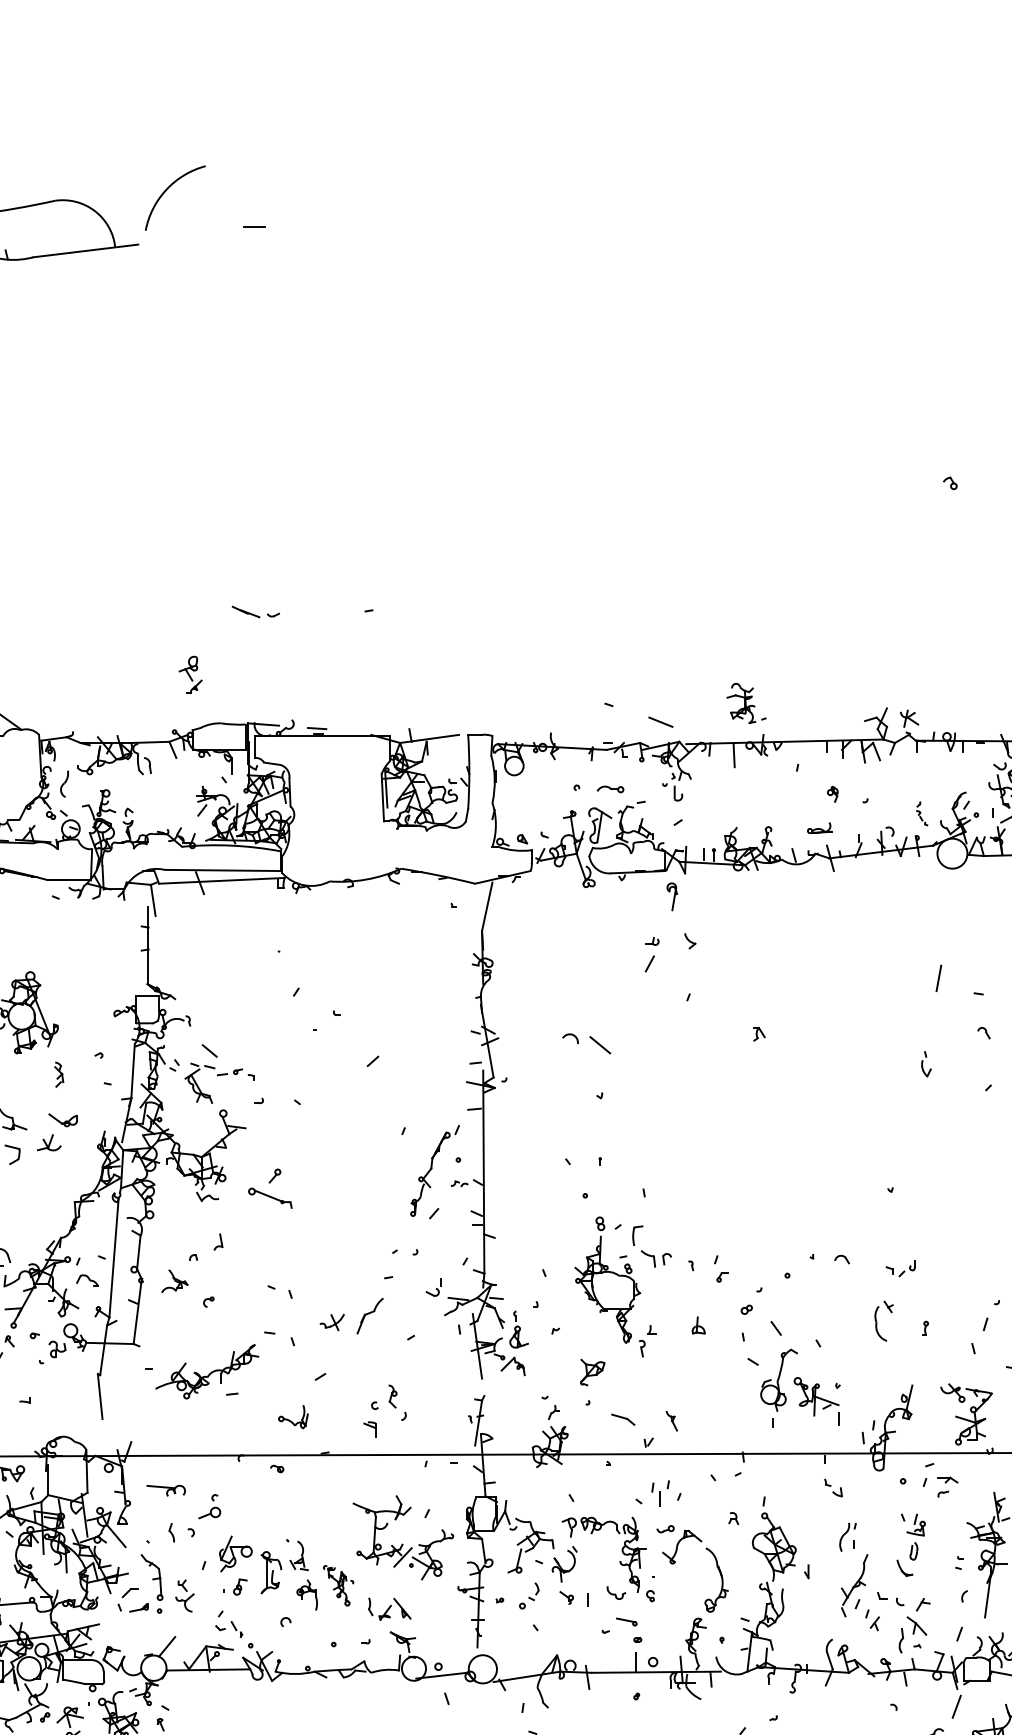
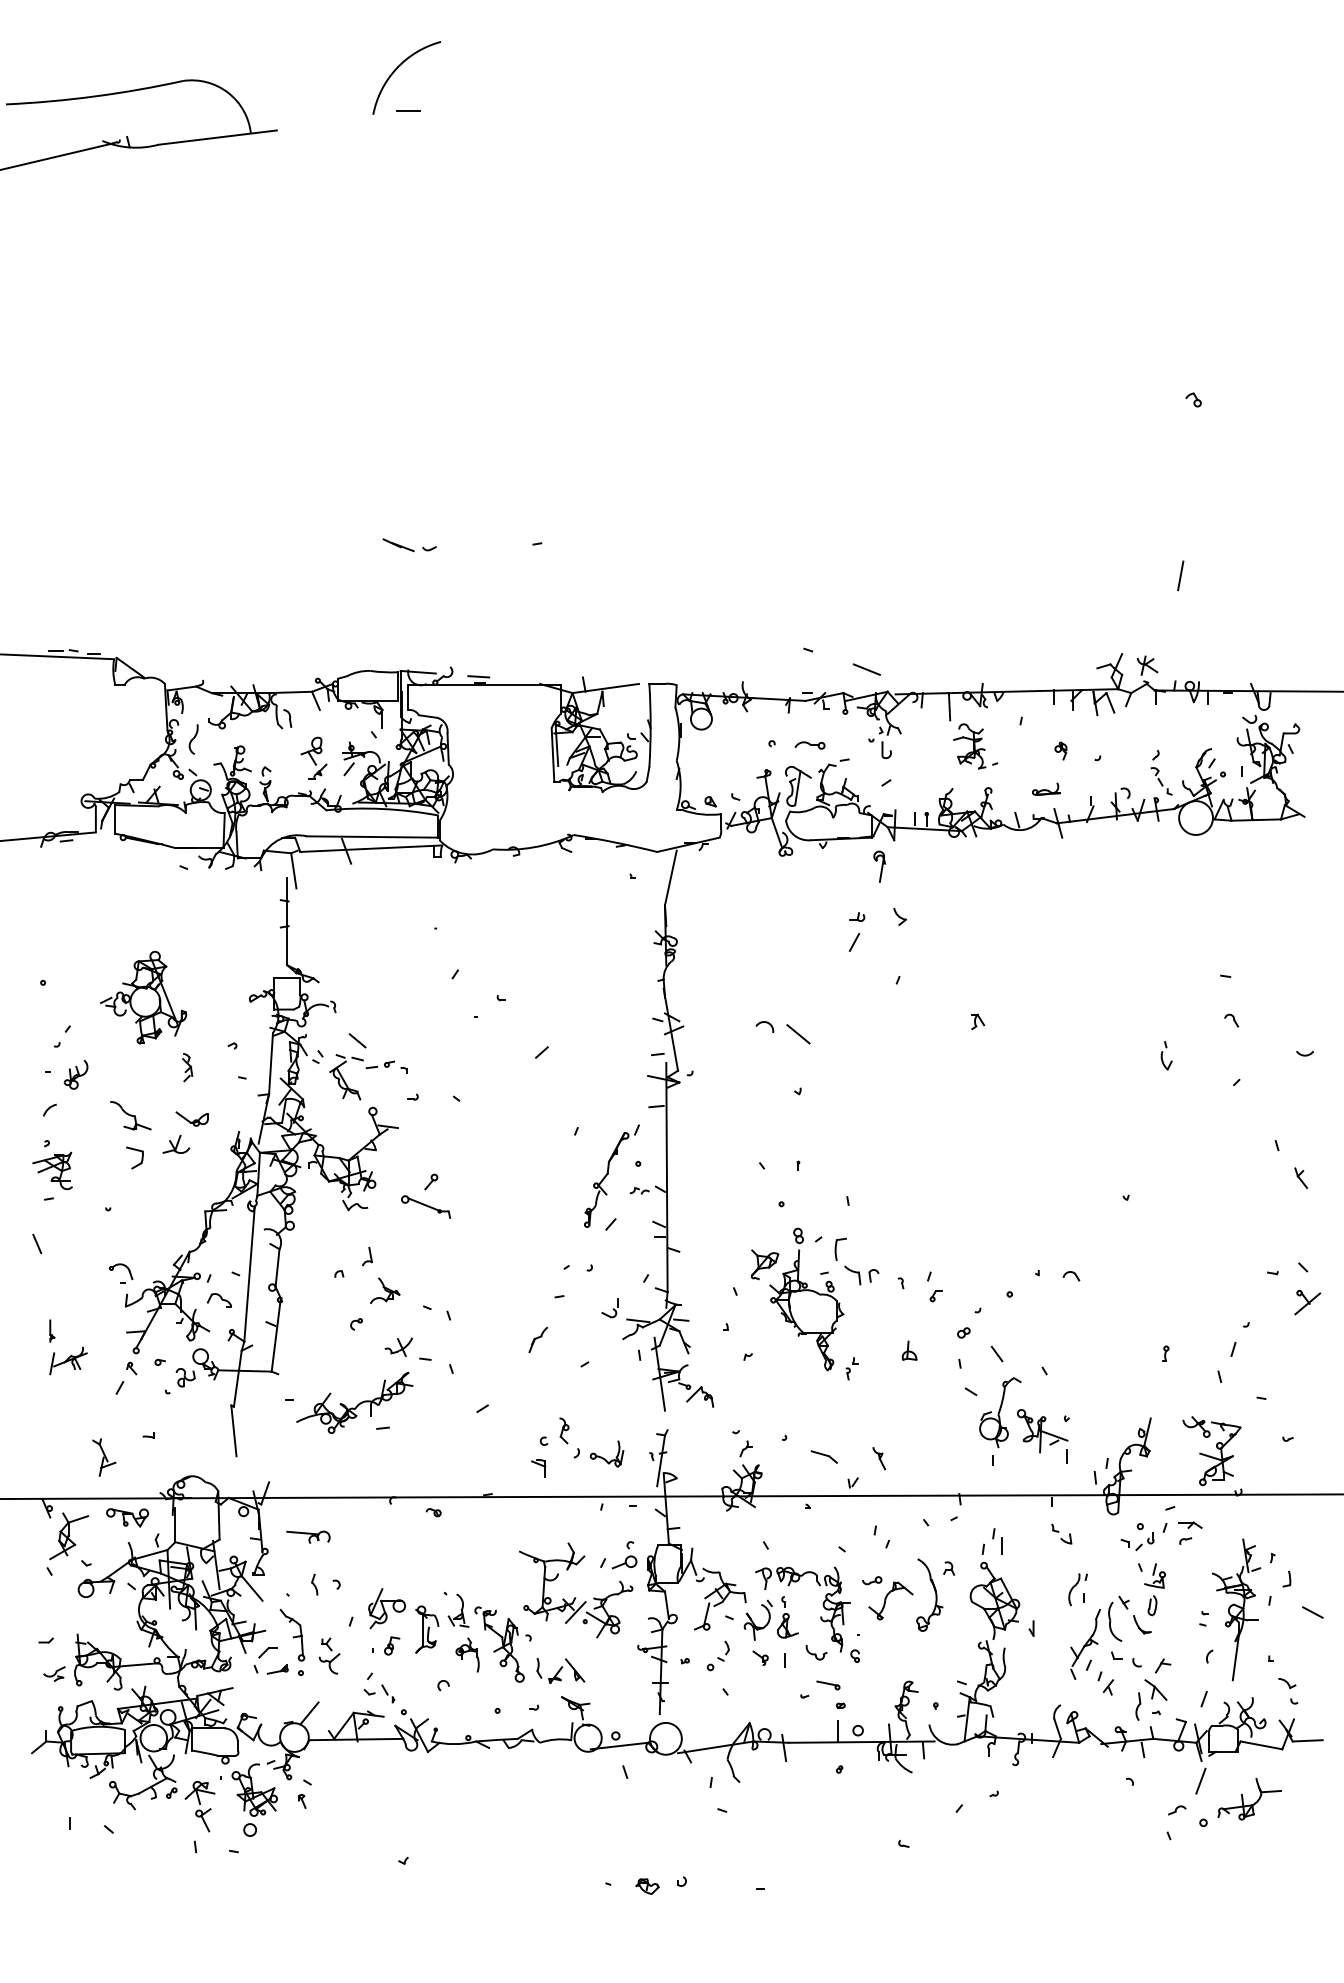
arc: (168, 189) -> (398, 68), moved
part: (190, 674) -> (313, 757), moved
part: (746, 703) -> (975, 746), moved
part: (921, 813) -> (1161, 772), size x1.67
line: (938, 978) -> (1180, 575), moved
part: (900, 1268) -> (1137, 1541), moved
part: (175, 1281) -> (385, 1290), moved
part: (369, 1315) -> (537, 1339), size x0.62
part: (331, 1321) -> (398, 1346), moved
part: (877, 1321) -> (1111, 1619), moved
part: (518, 1329) -> (787, 1617), moved
part: (647, 1341) -> (851, 1368), size x0.62
part: (592, 1372) -> (764, 1264), moved
part: (292, 1416) -> (606, 1453), moved
part: (656, 1494) -> (997, 1541), moved
part: (209, 1506) -> (624, 1555), moved
part: (716, 1579) -> (929, 1594), moved
part: (338, 1585) -> (502, 1644), size x1.67

